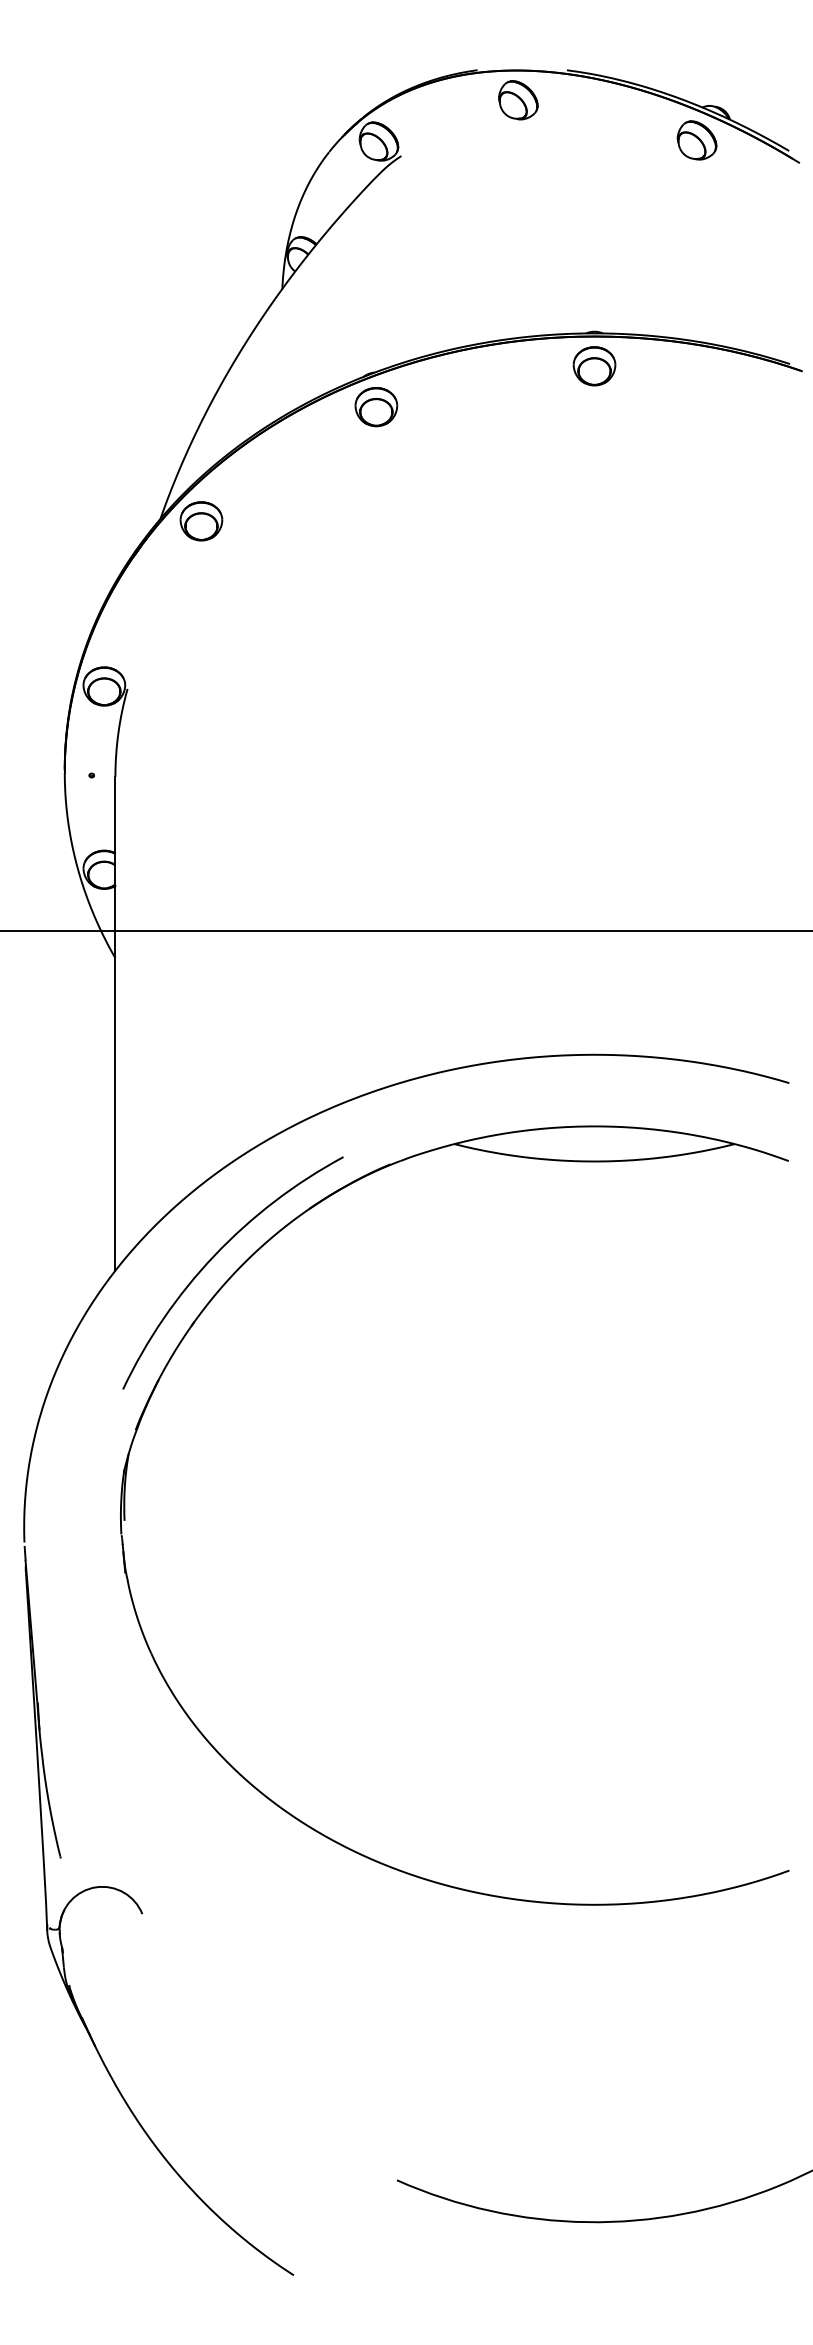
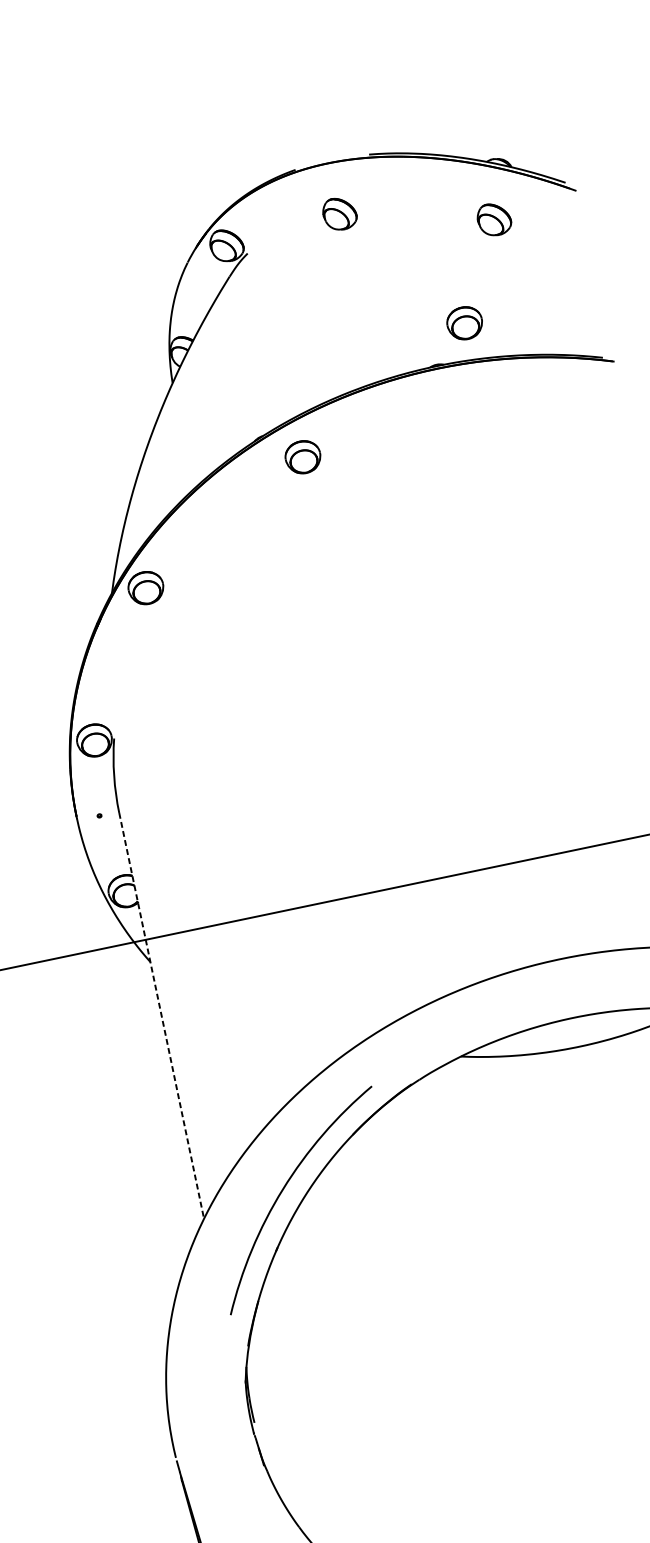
part: (518, 100) -> (339, 214), moved
part: (696, 140) -> (493, 219), moved
part: (594, 366) -> (464, 323), moved
part: (376, 407) -> (303, 457), moved
line: (115, 1023) -> (161, 1015), solid -> dashed

